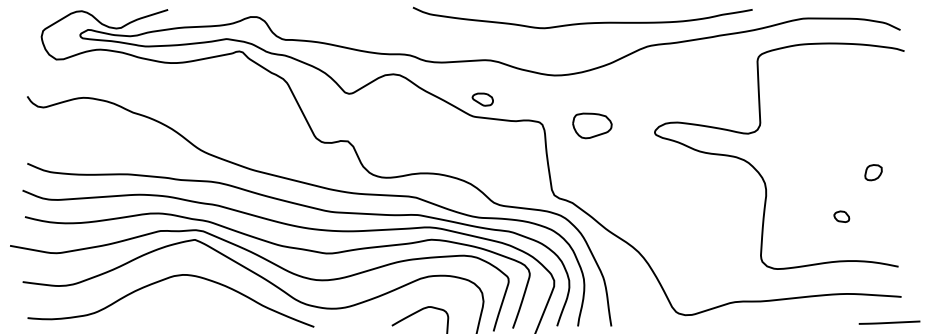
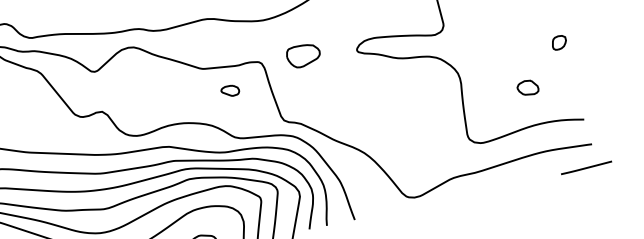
part: (482, 99) -> (230, 91), moved
part: (873, 172) -> (559, 42), moved
part: (841, 216) -> (527, 87), size x1.6

